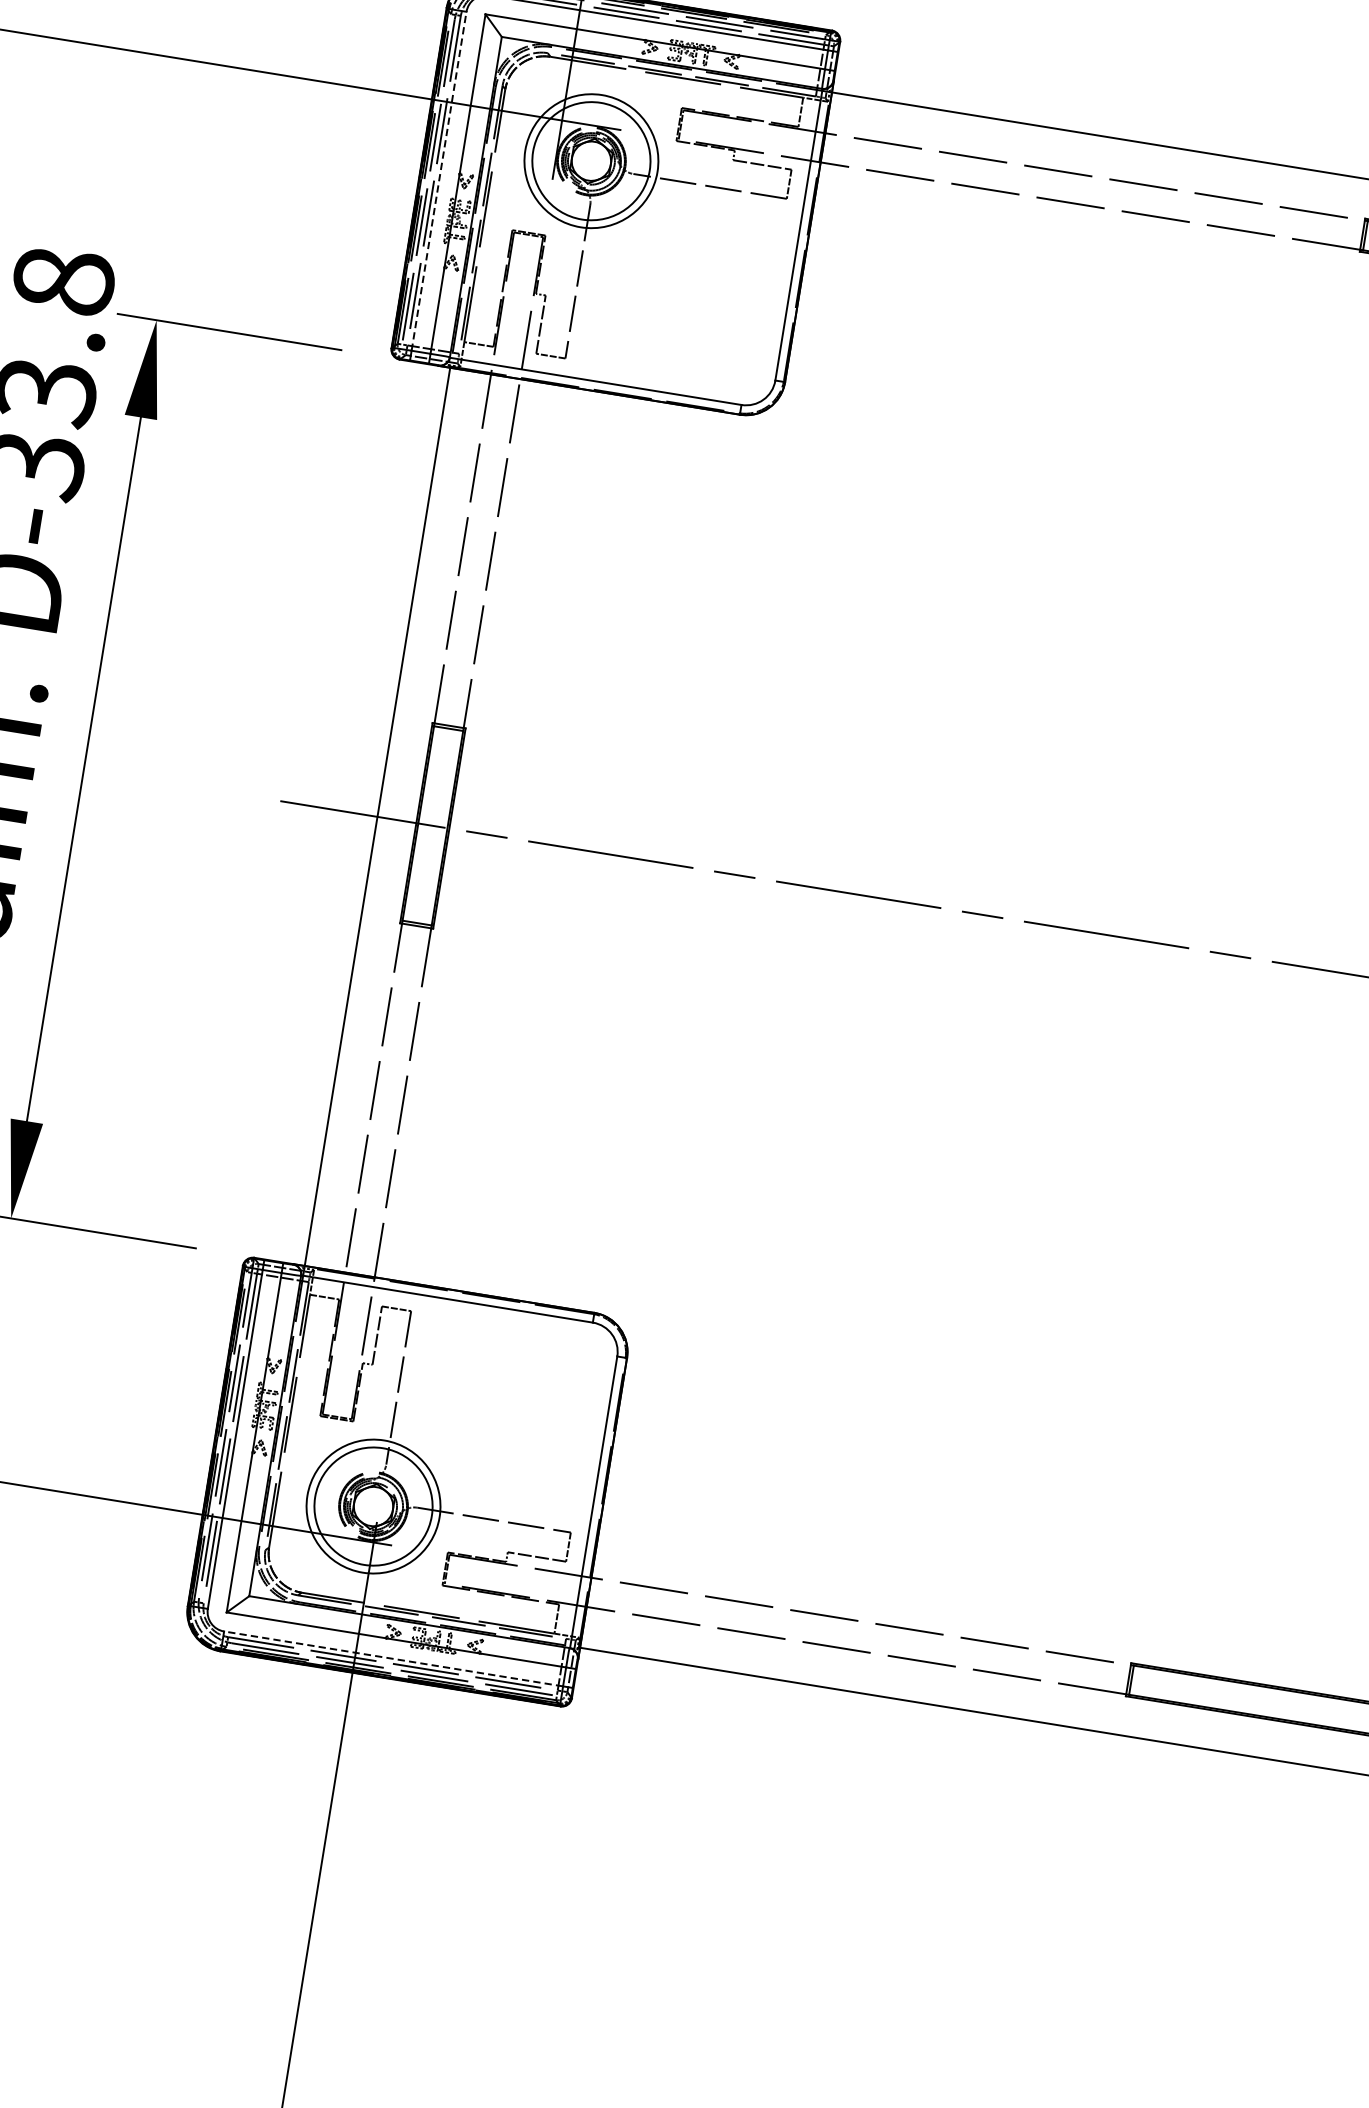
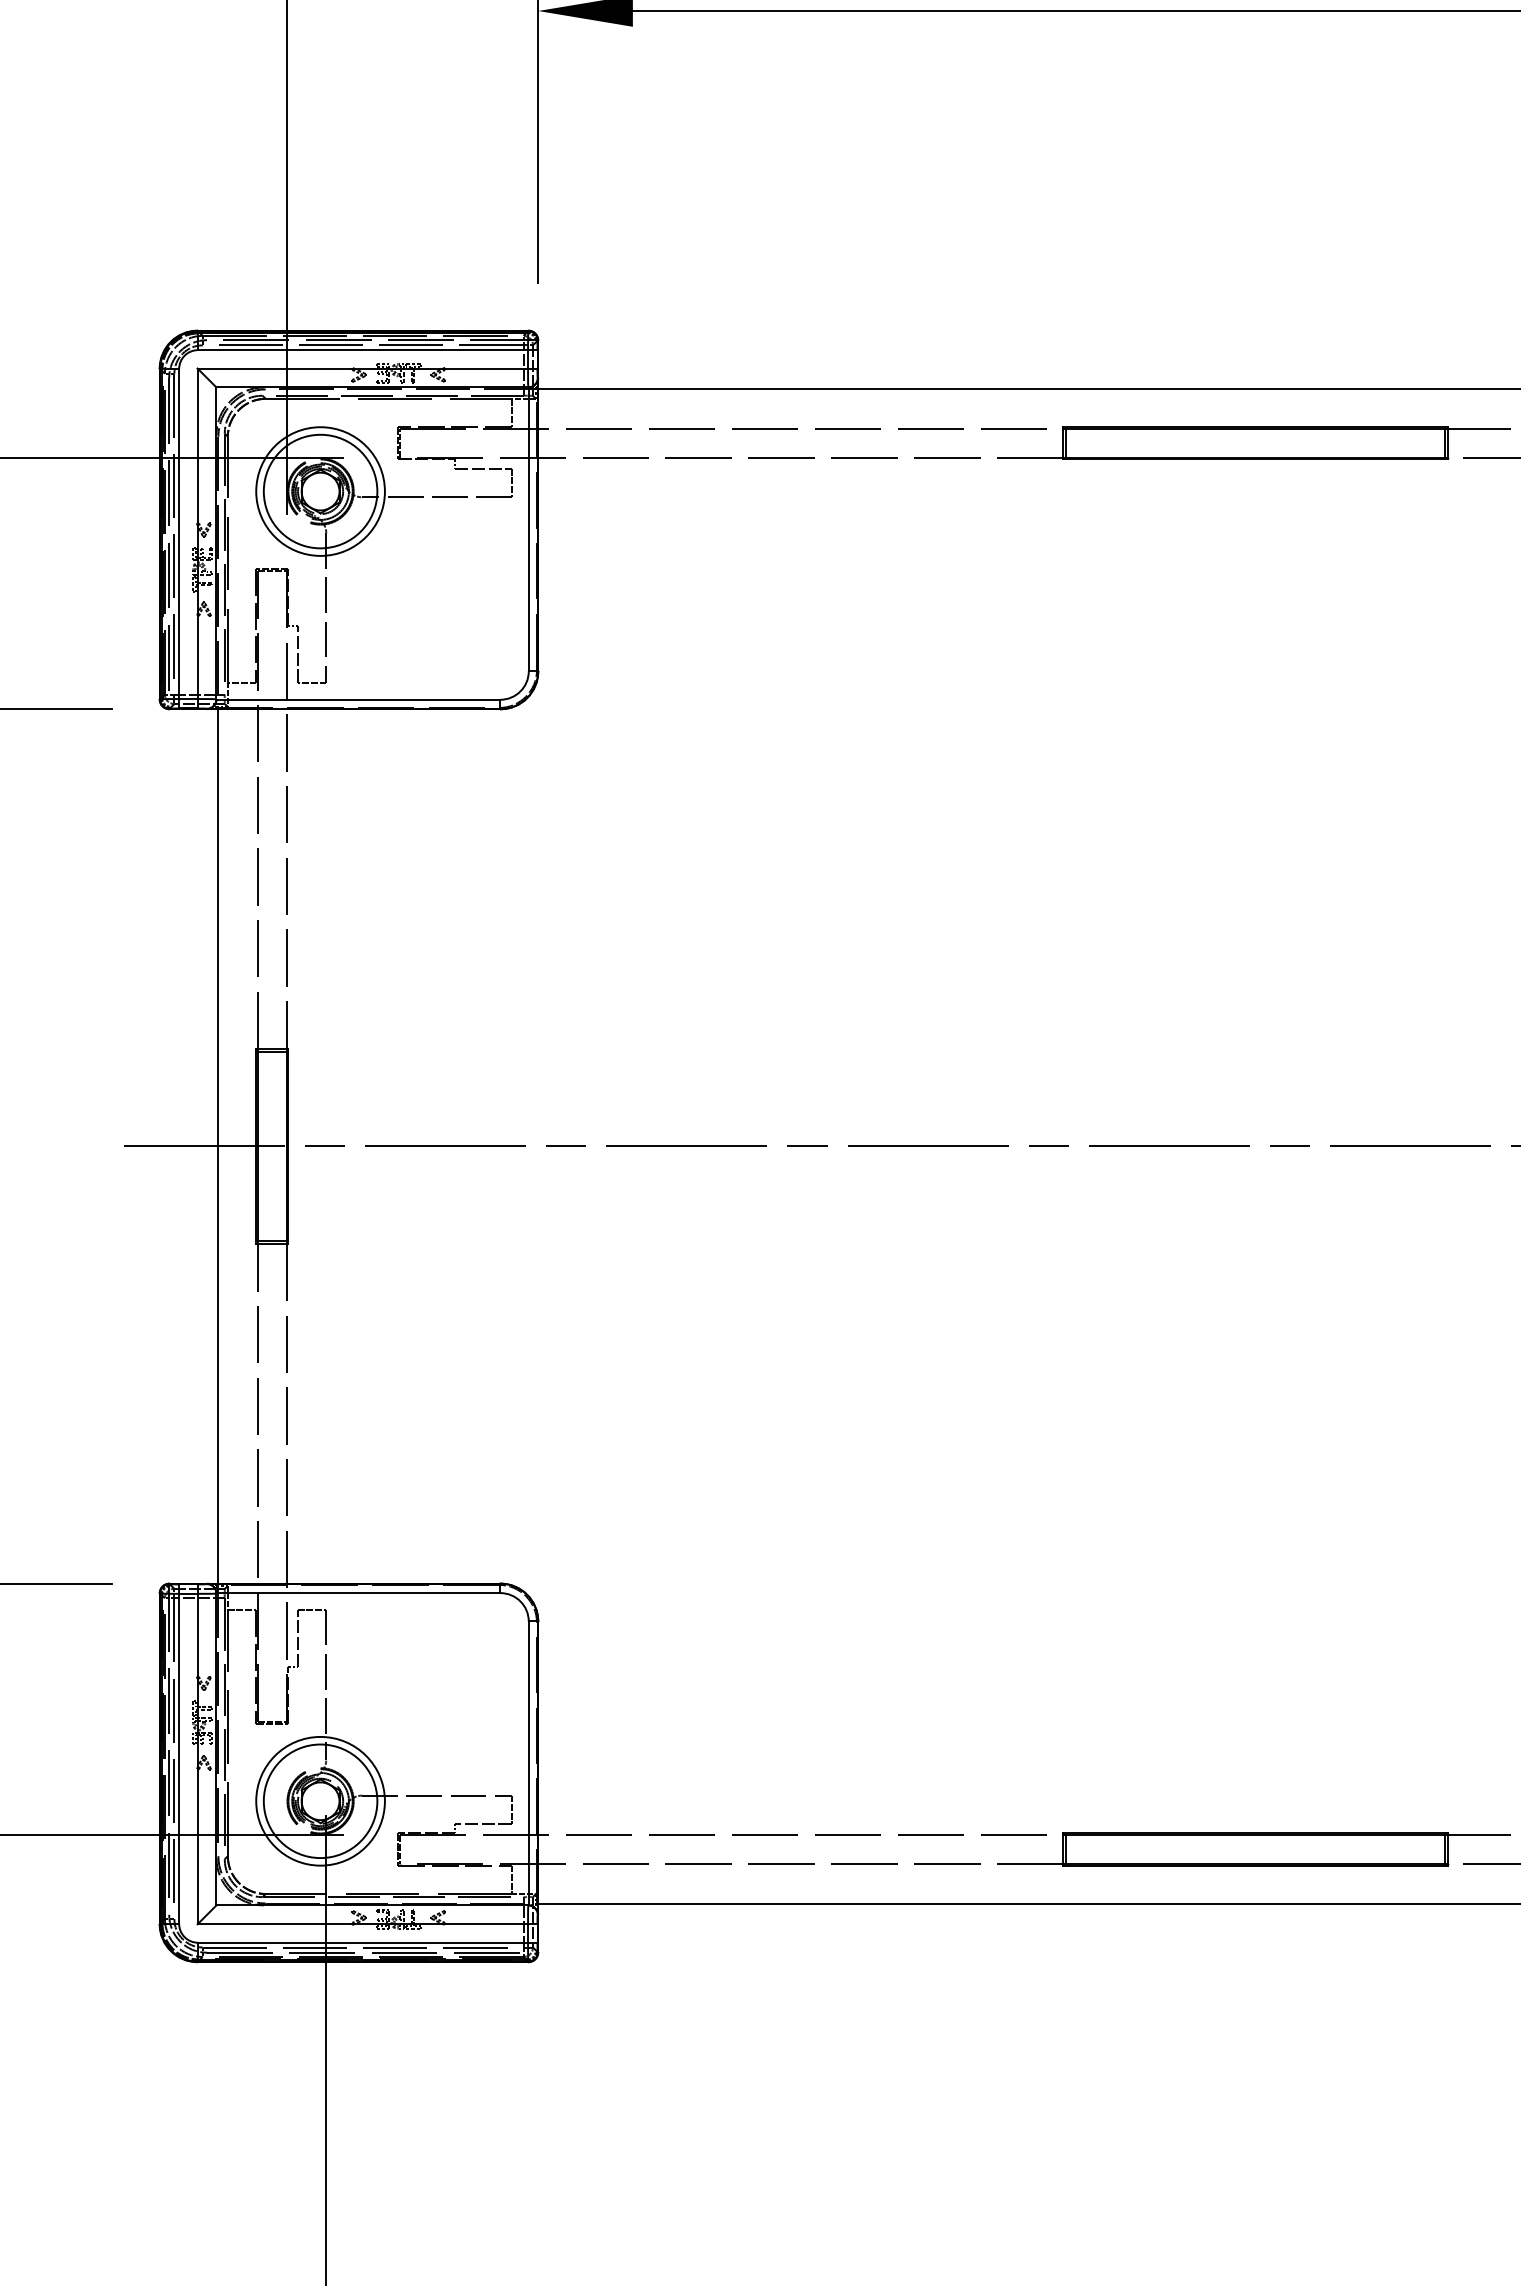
line: (439, 181) -> (179, 534), dashed -> solid
line: (394, 1658) -> (363, 1942), dashed -> solid

